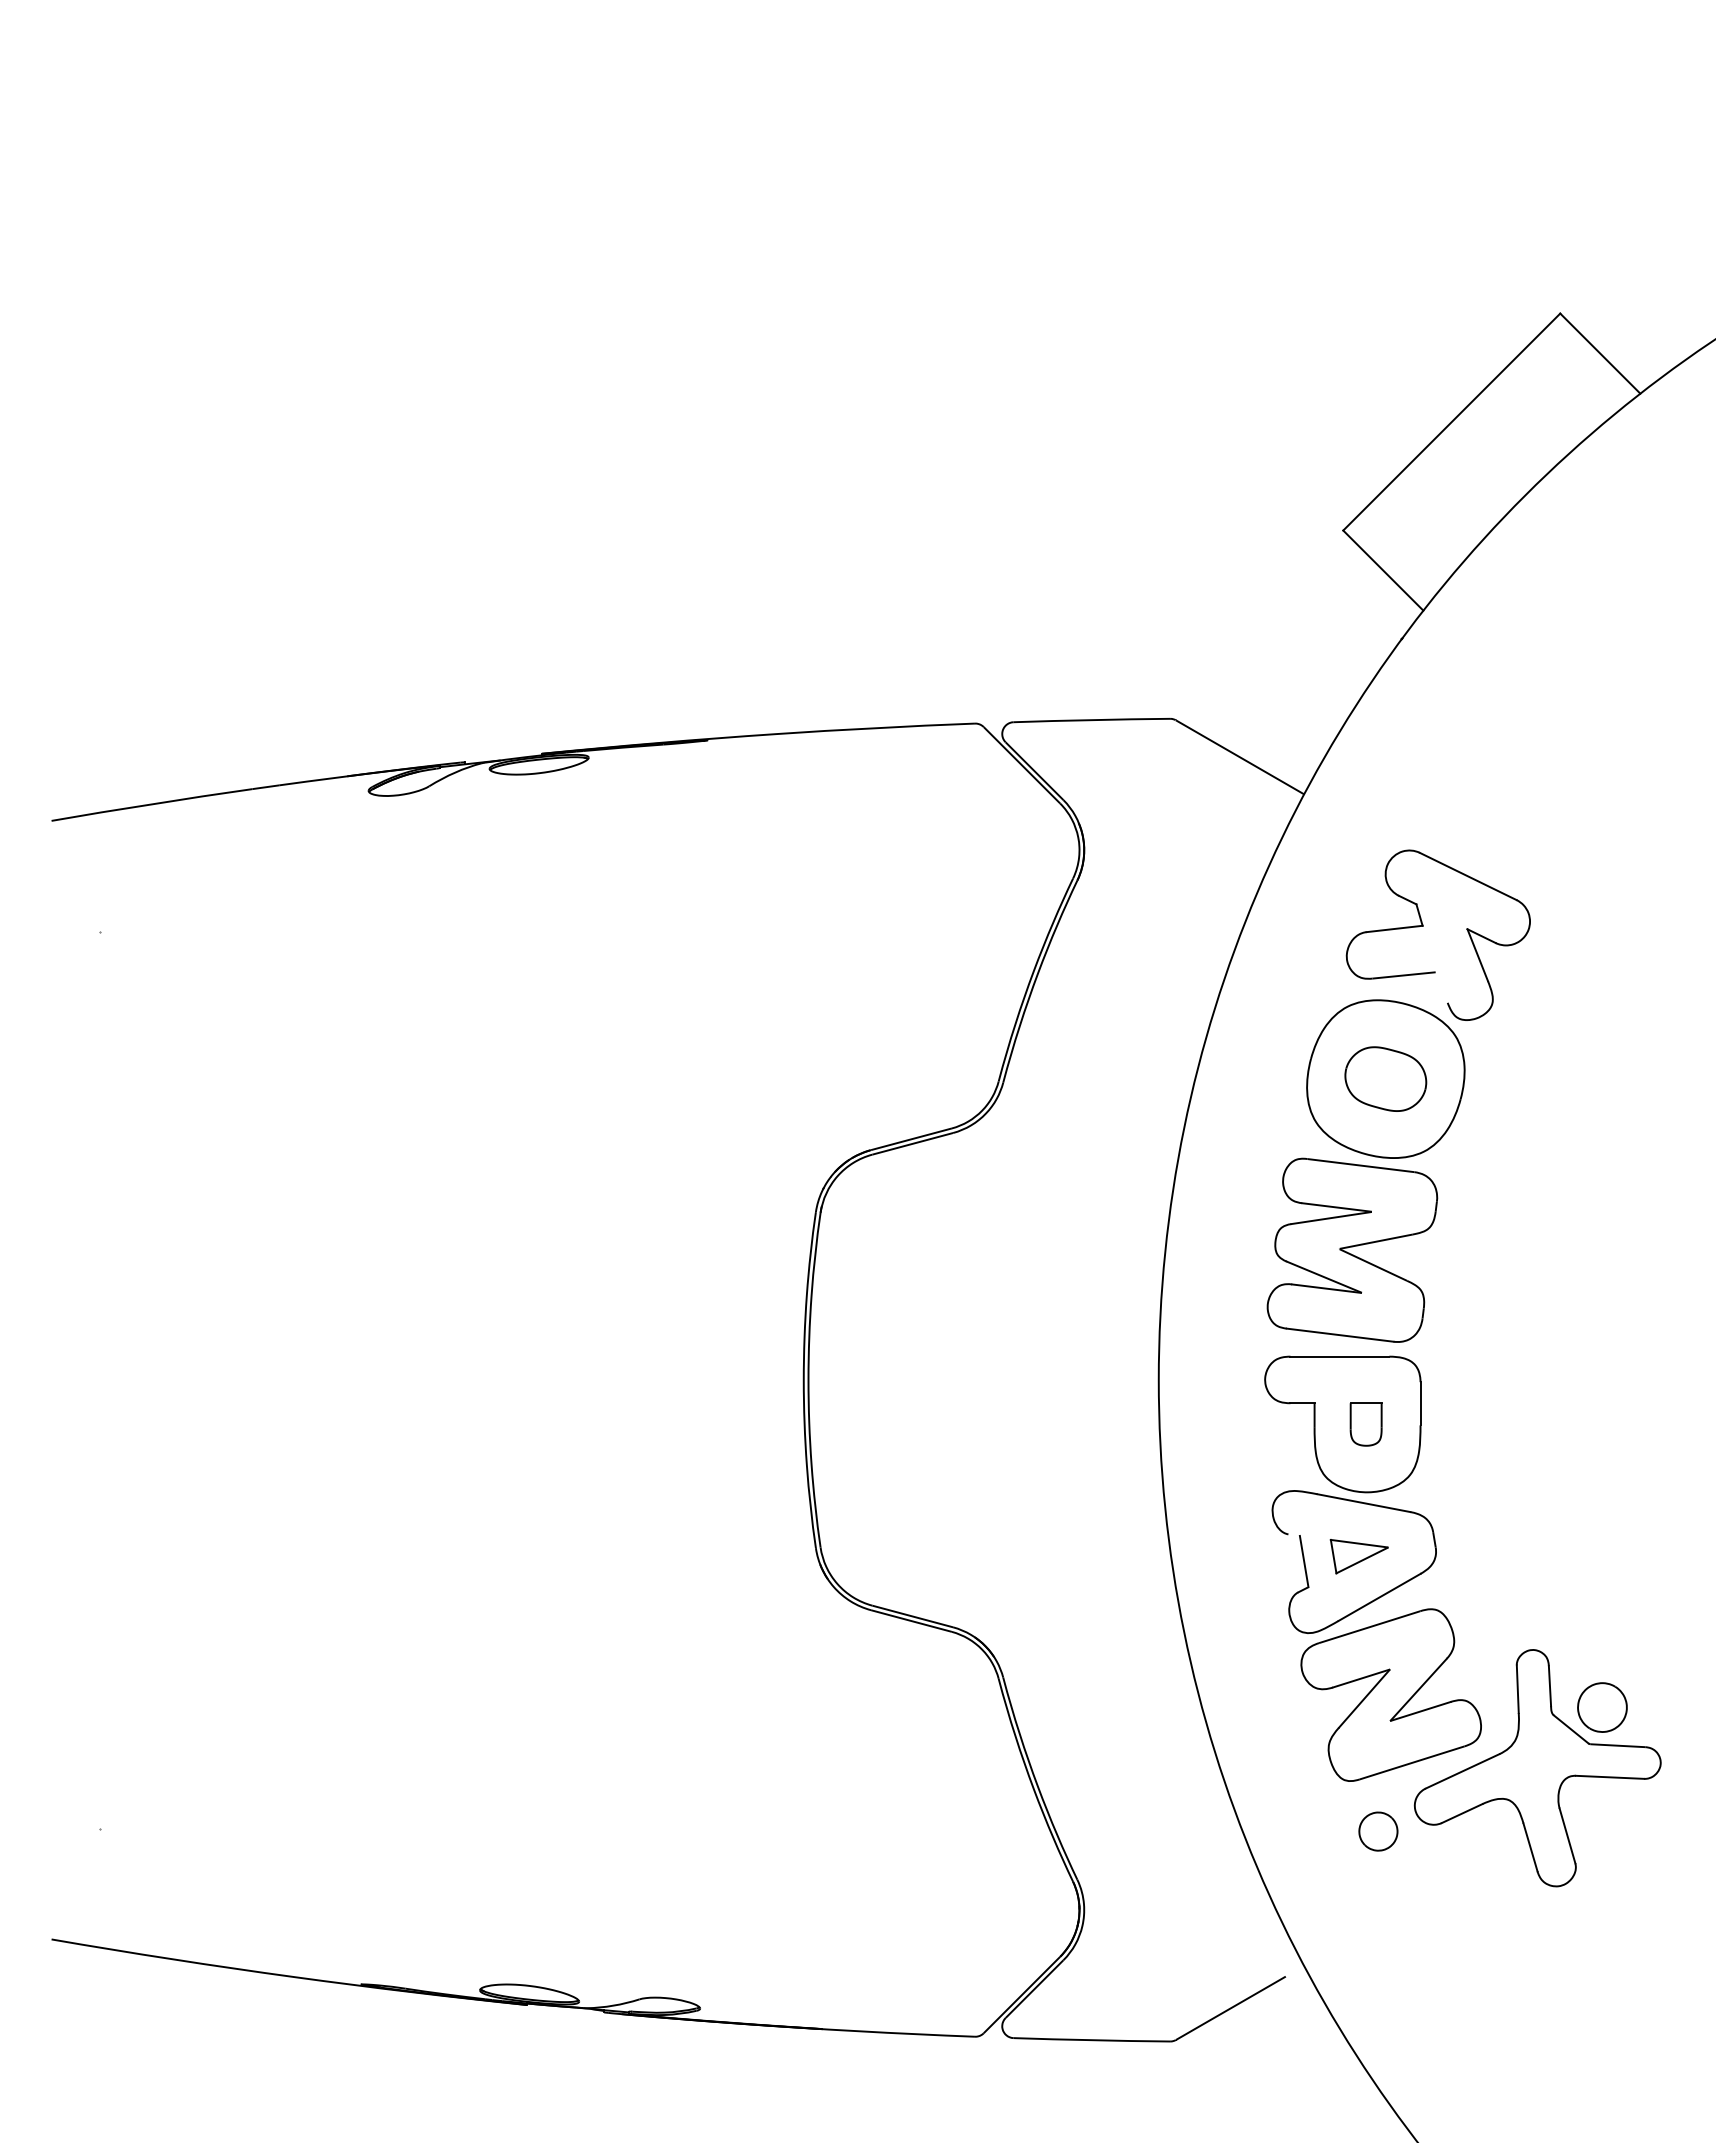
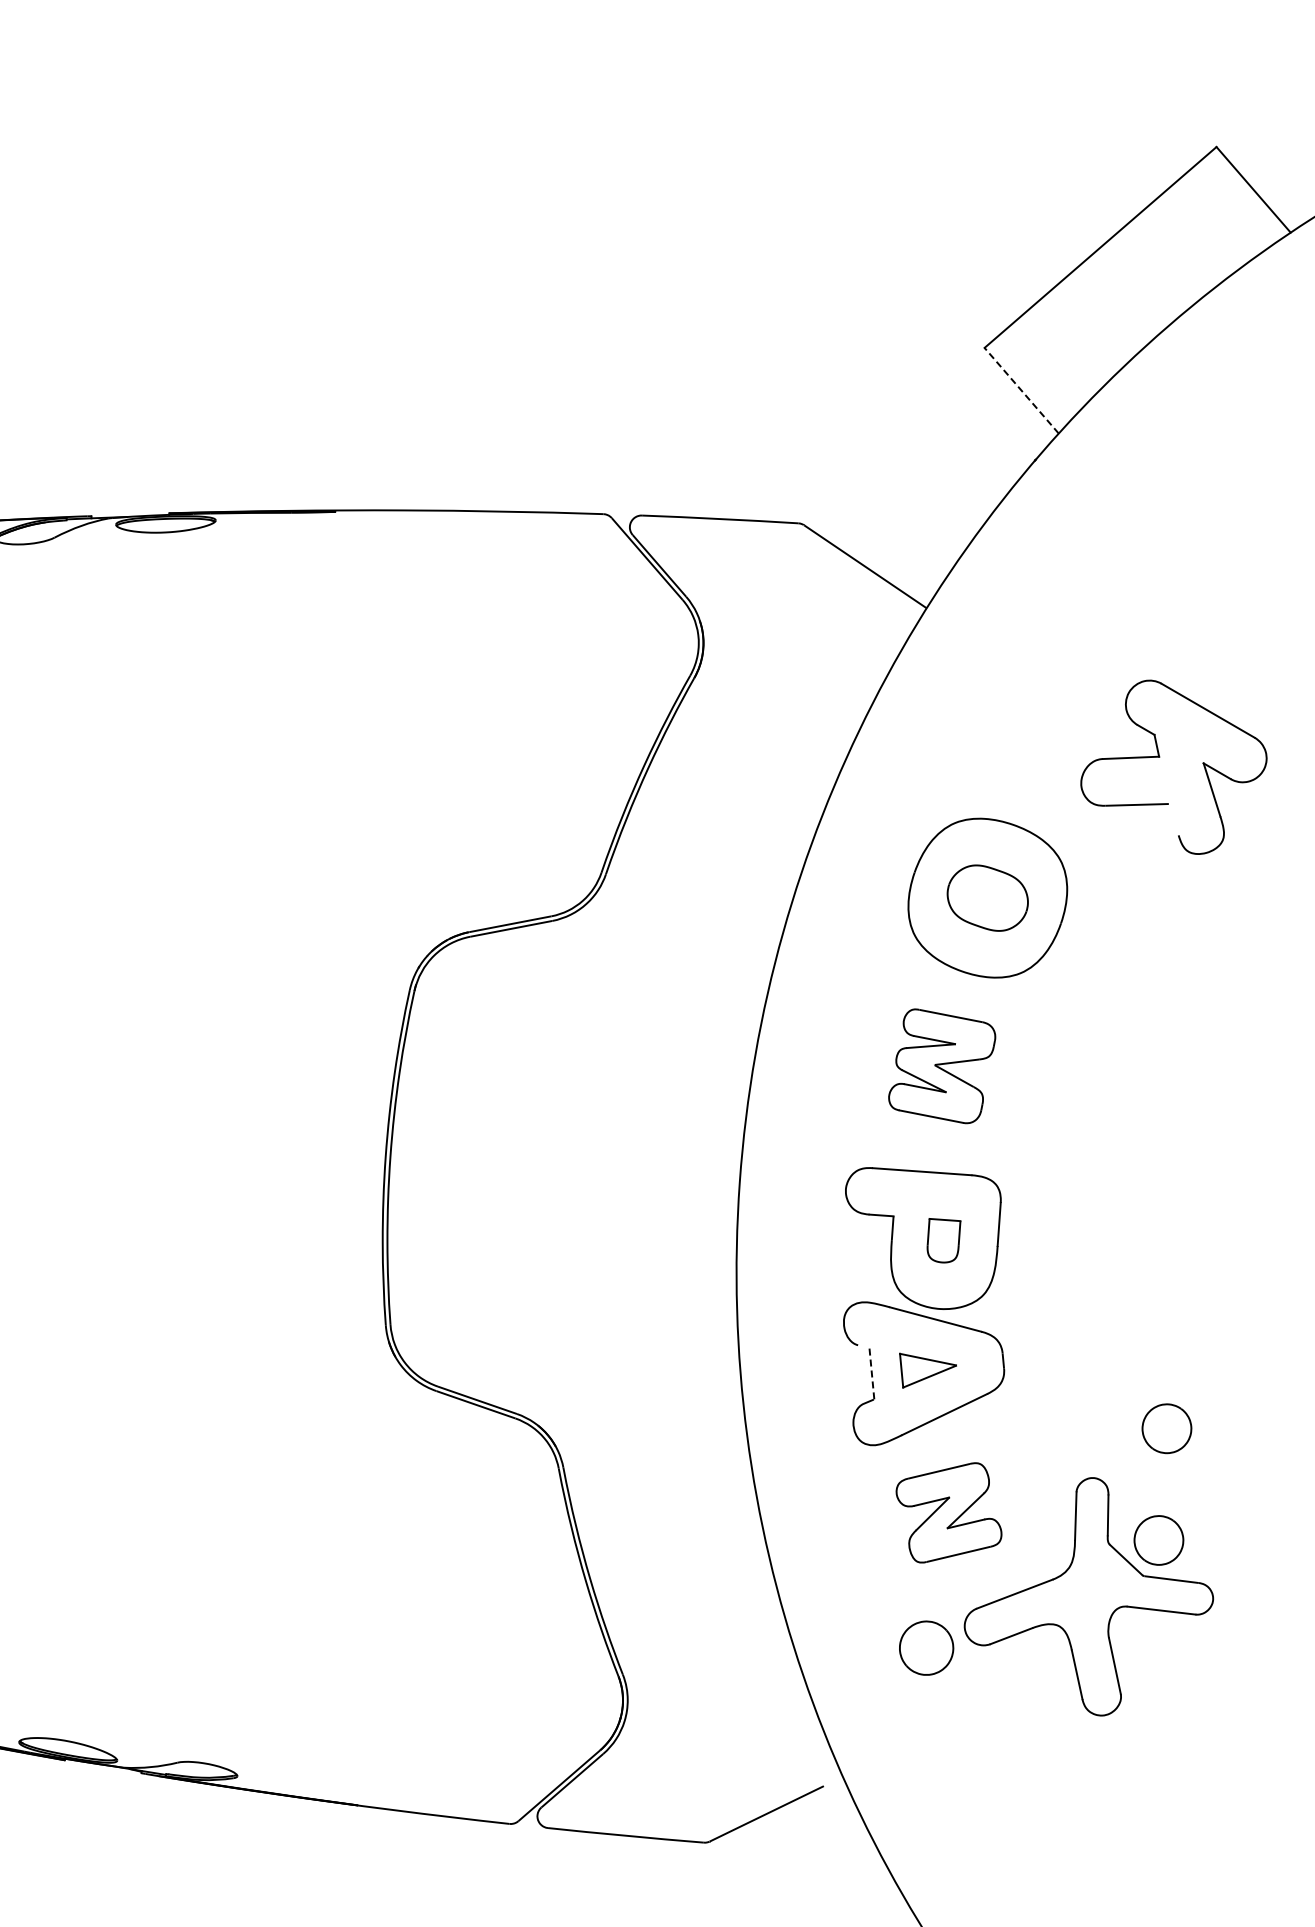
line: (1383, 570) -> (1021, 390), solid -> dashed
part: (1423, 926) -> (1159, 757), moved
part: (1352, 1249) -> (942, 1065), size x0.6
line: (1304, 1561) -> (872, 1373), solid -> dashed
part: (1602, 1595) -> (1167, 1428), added
part: (1390, 1694) -> (948, 1512), size x0.6
part: (1378, 1831) -> (926, 1648), size x1.4

